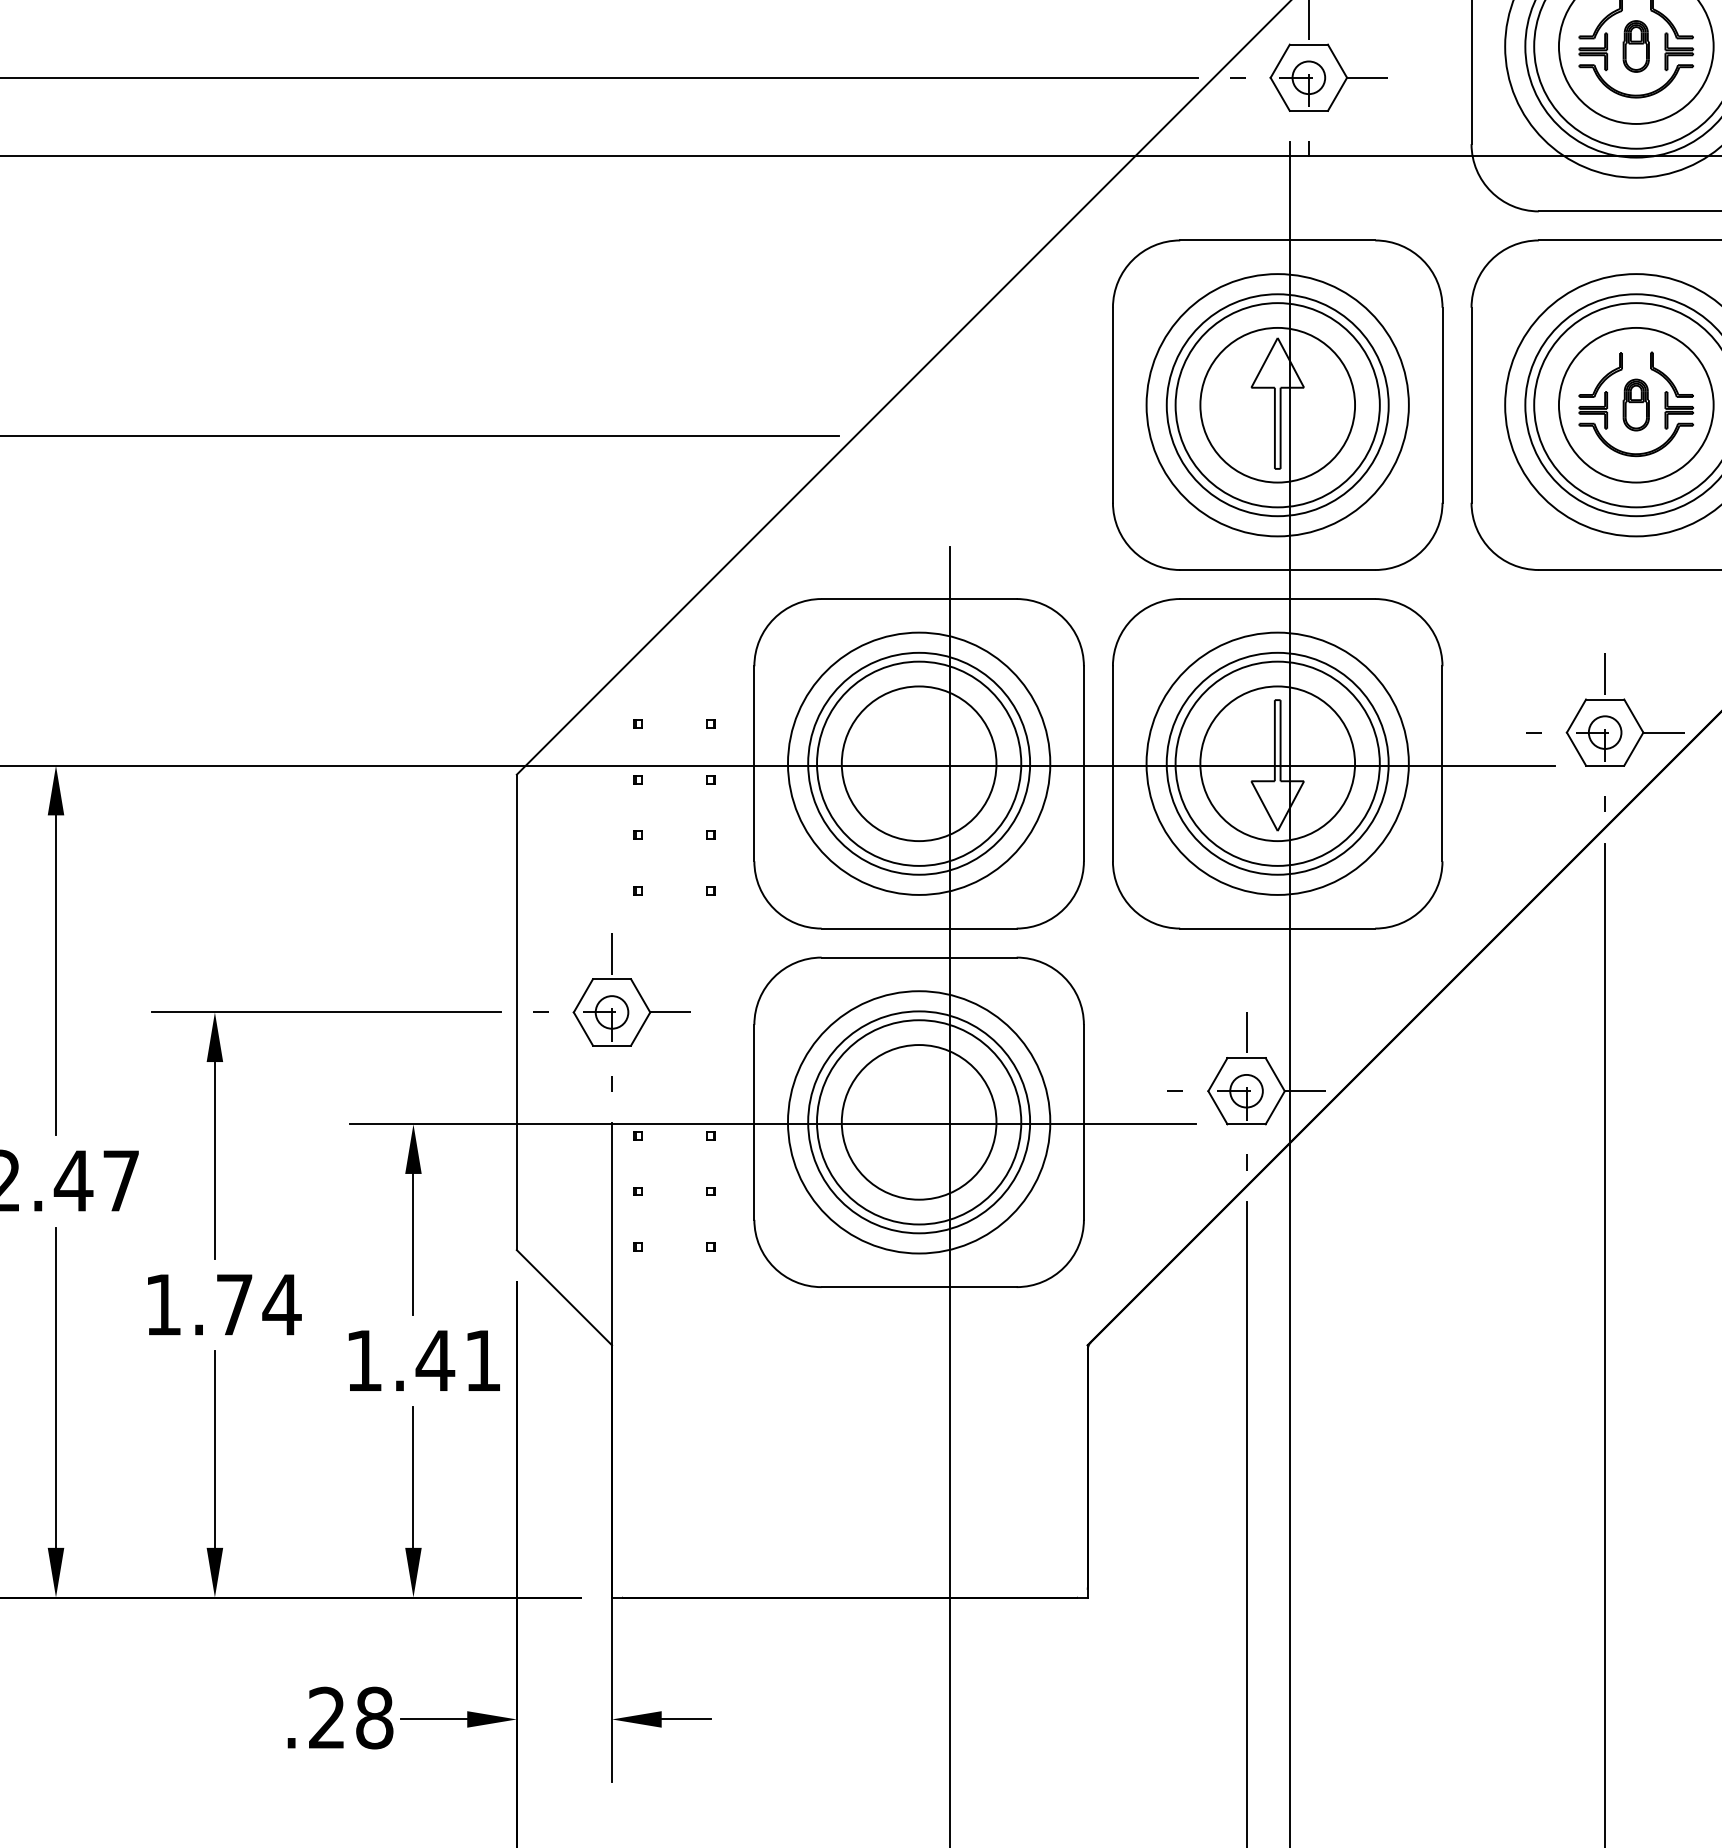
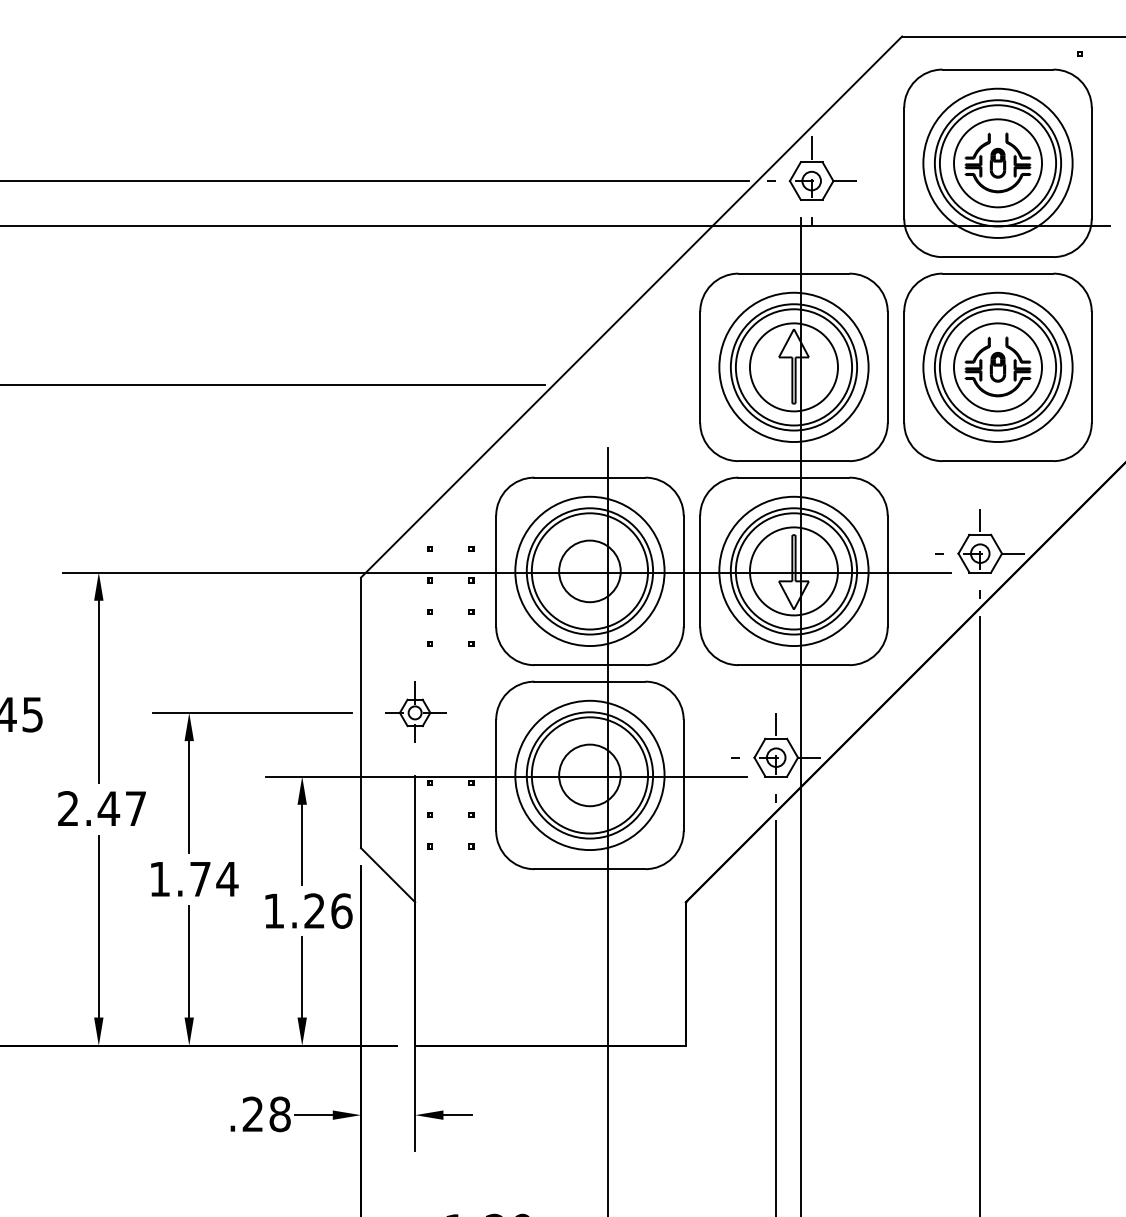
circle: (918, 763) -> (589, 571), size x0.7
part: (610, 1011) -> (414, 712), size x0.7
circle: (918, 1122) -> (589, 775), size x0.7
text: (457, 1359) -> (327, 910), 1.41 -> 1.26

